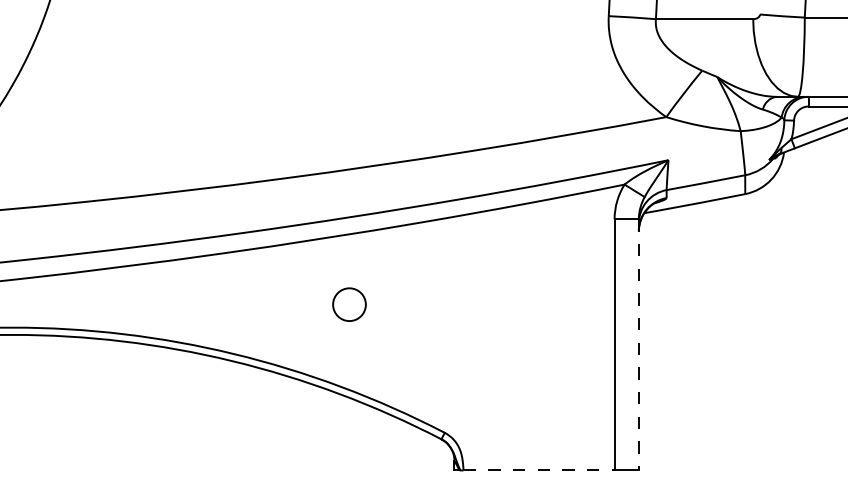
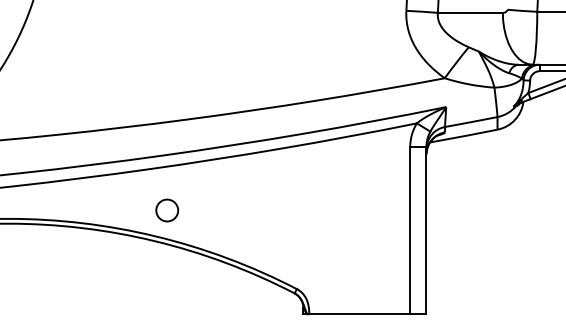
circle: (349, 304) -> (167, 210), moved
line: (638, 345) -> (426, 230), dashed -> solid
line: (540, 470) -> (360, 314), dashed -> solid

